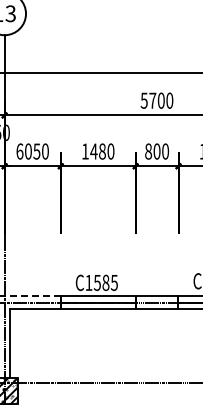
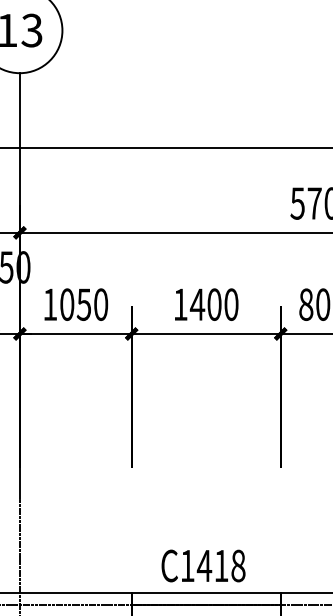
text: (19, 151) -> (49, 304), 6050 -> 1050
text: (102, 151) -> (214, 304), 1480 -> 1400
text: (105, 282) -> (220, 565), C1585 -> C1418
line: (32, 296) -> (75, 593), dashed -> solid

